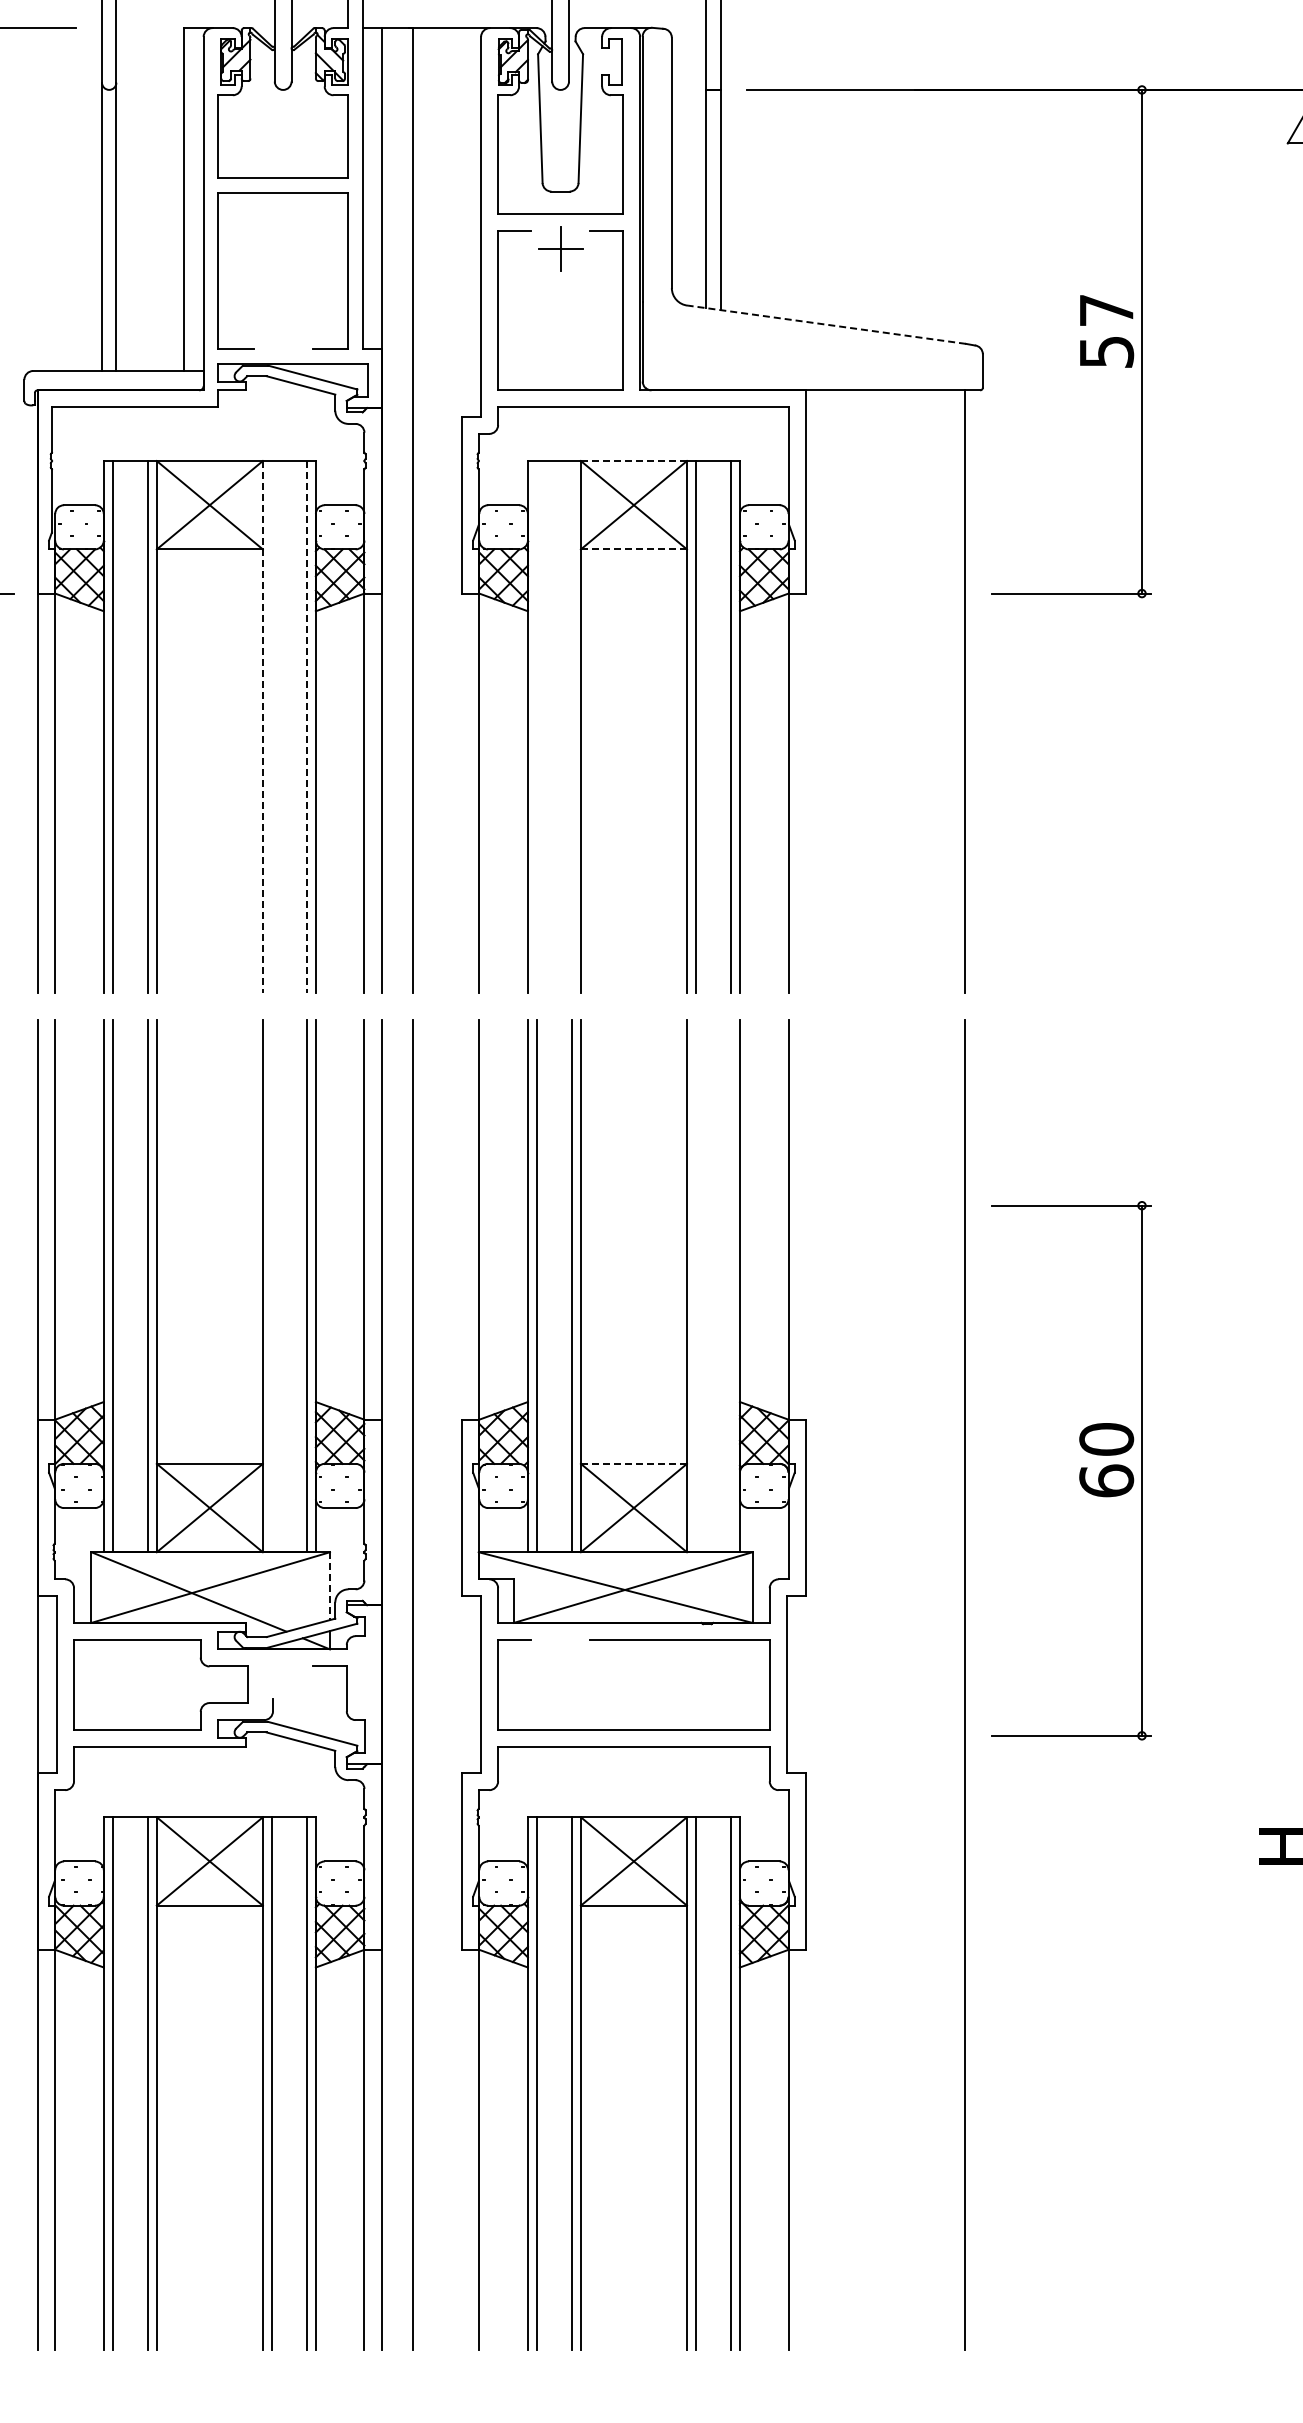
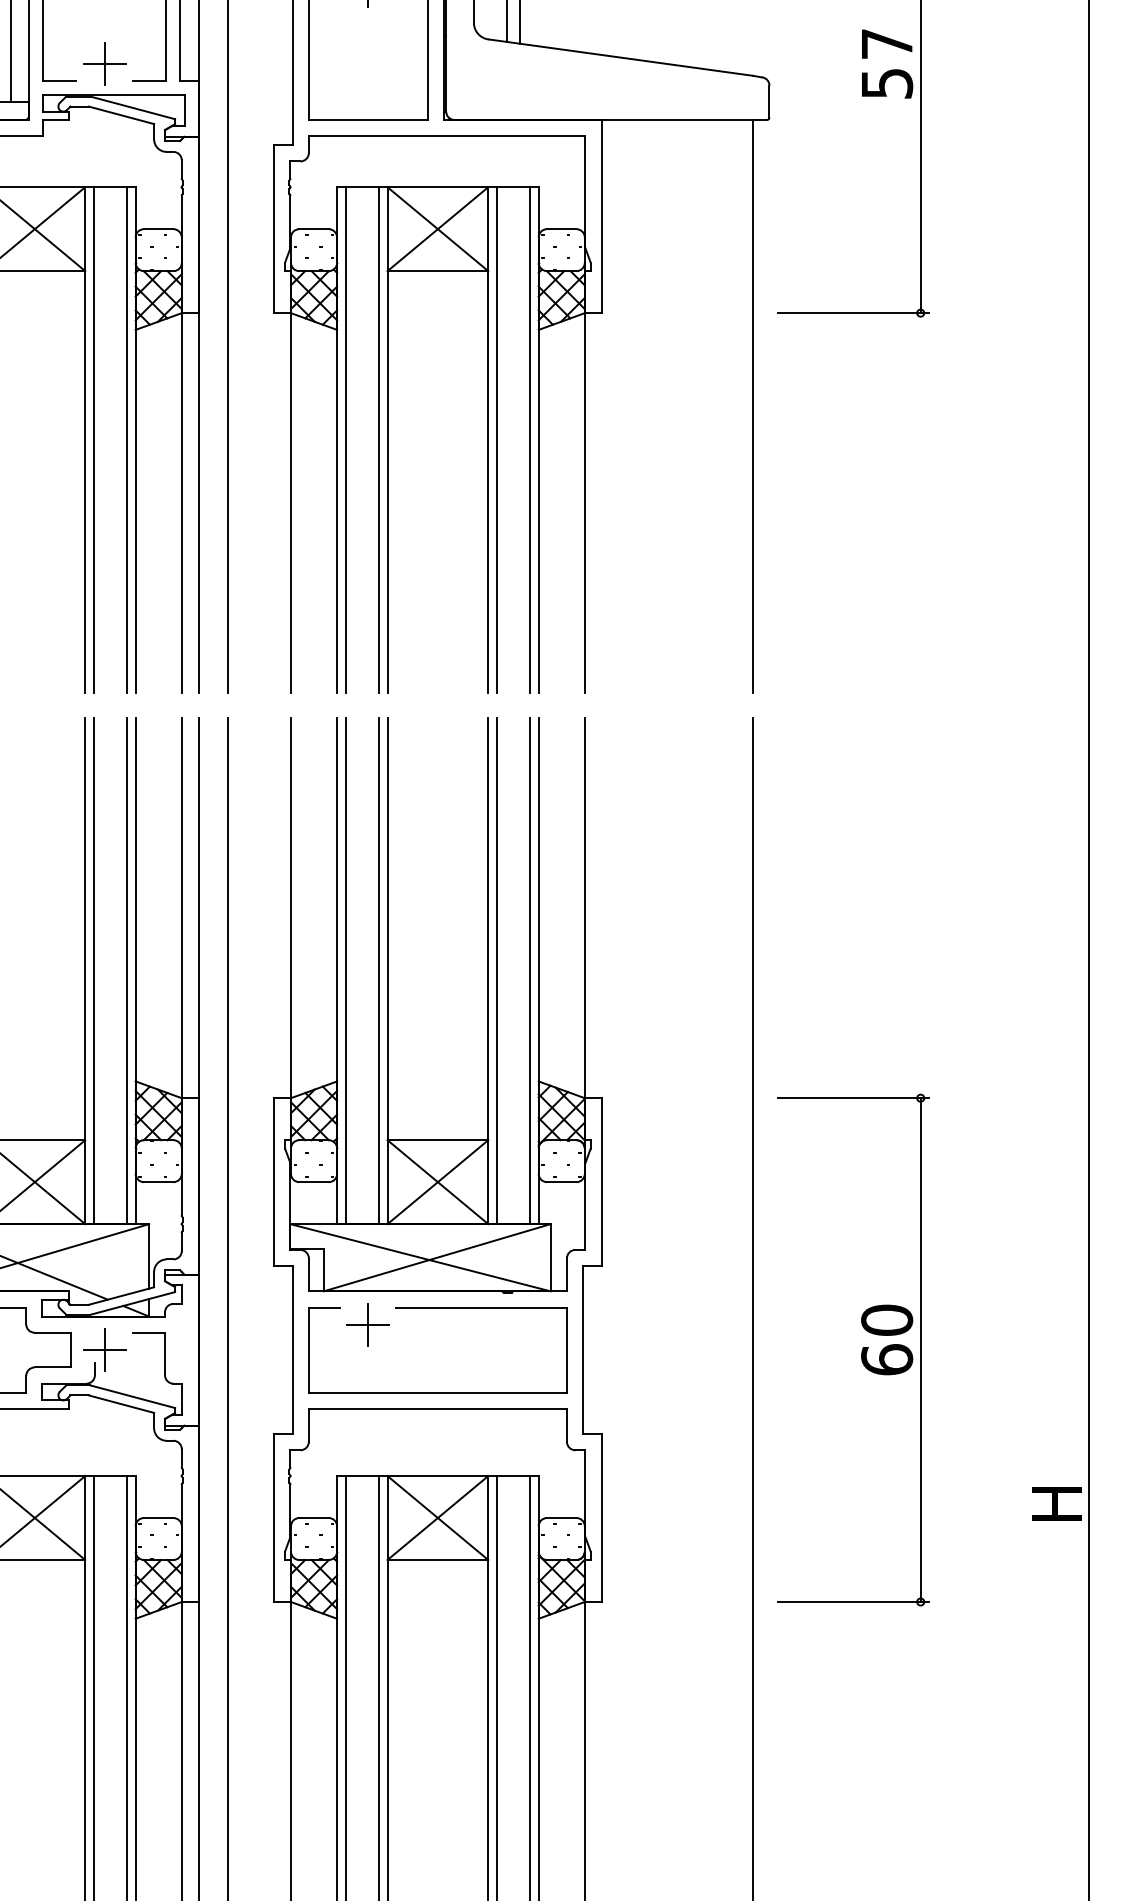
line: (826, 324) -> (620, 57), dashed -> solid
part: (282, 330) -> (103, 63), added
line: (634, 461) -> (438, 187), dashed -> solid
line: (634, 549) -> (438, 271), dashed -> solid
line: (262, 727) -> (84, 440), dashed -> solid
line: (271, 727) -> (93, 440), added
line: (307, 727) -> (127, 440), dashed -> solid
line: (536, 727) -> (345, 440), added
line: (572, 727) -> (379, 440), added
line: (271, 1285) -> (93, 970), added
line: (695, 1285) -> (496, 970), added
line: (731, 1285) -> (530, 970), added
line: (634, 1463) -> (438, 1139), dashed -> solid
part: (1079, 1472) -> (861, 1351), moved
line: (330, 1586) -> (149, 1256), dashed -> solid
part: (560, 1657) -> (368, 1324), added
part: (282, 1684) -> (103, 1349), added

